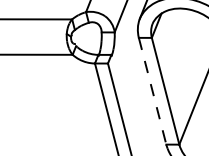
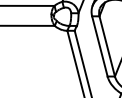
line: (153, 91) -> (100, 46), dashed -> solid

